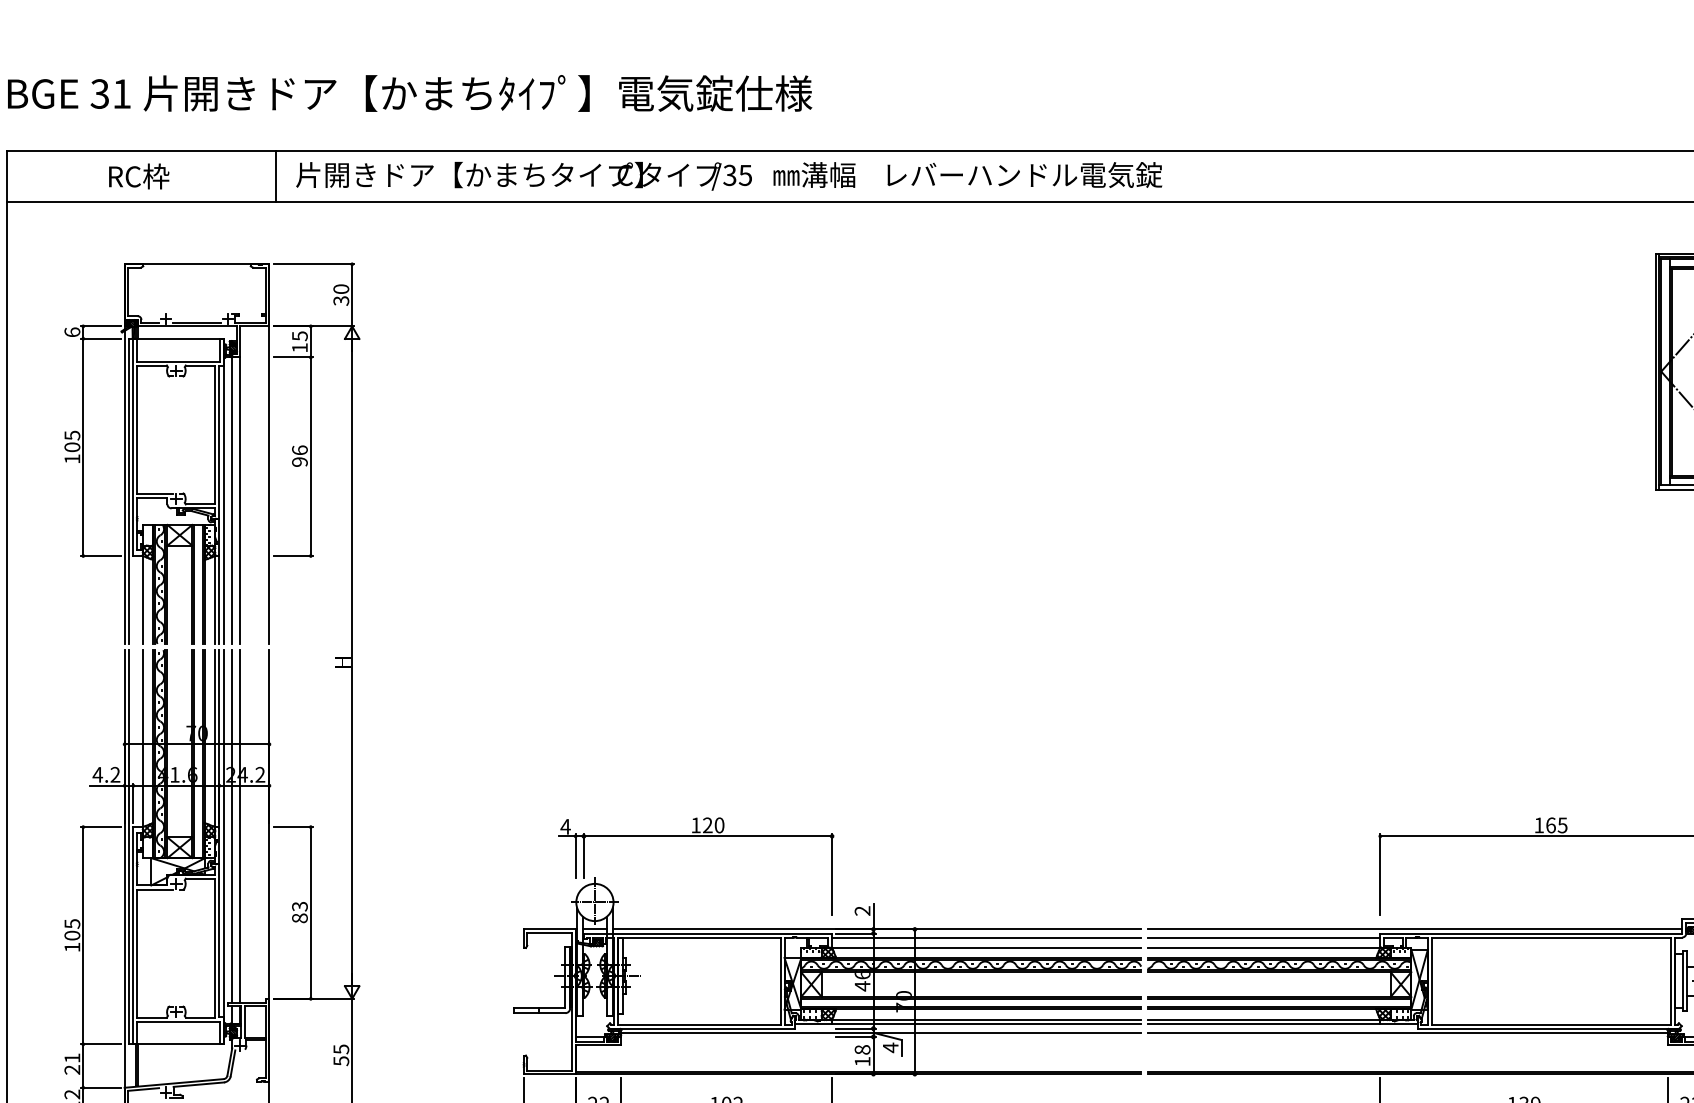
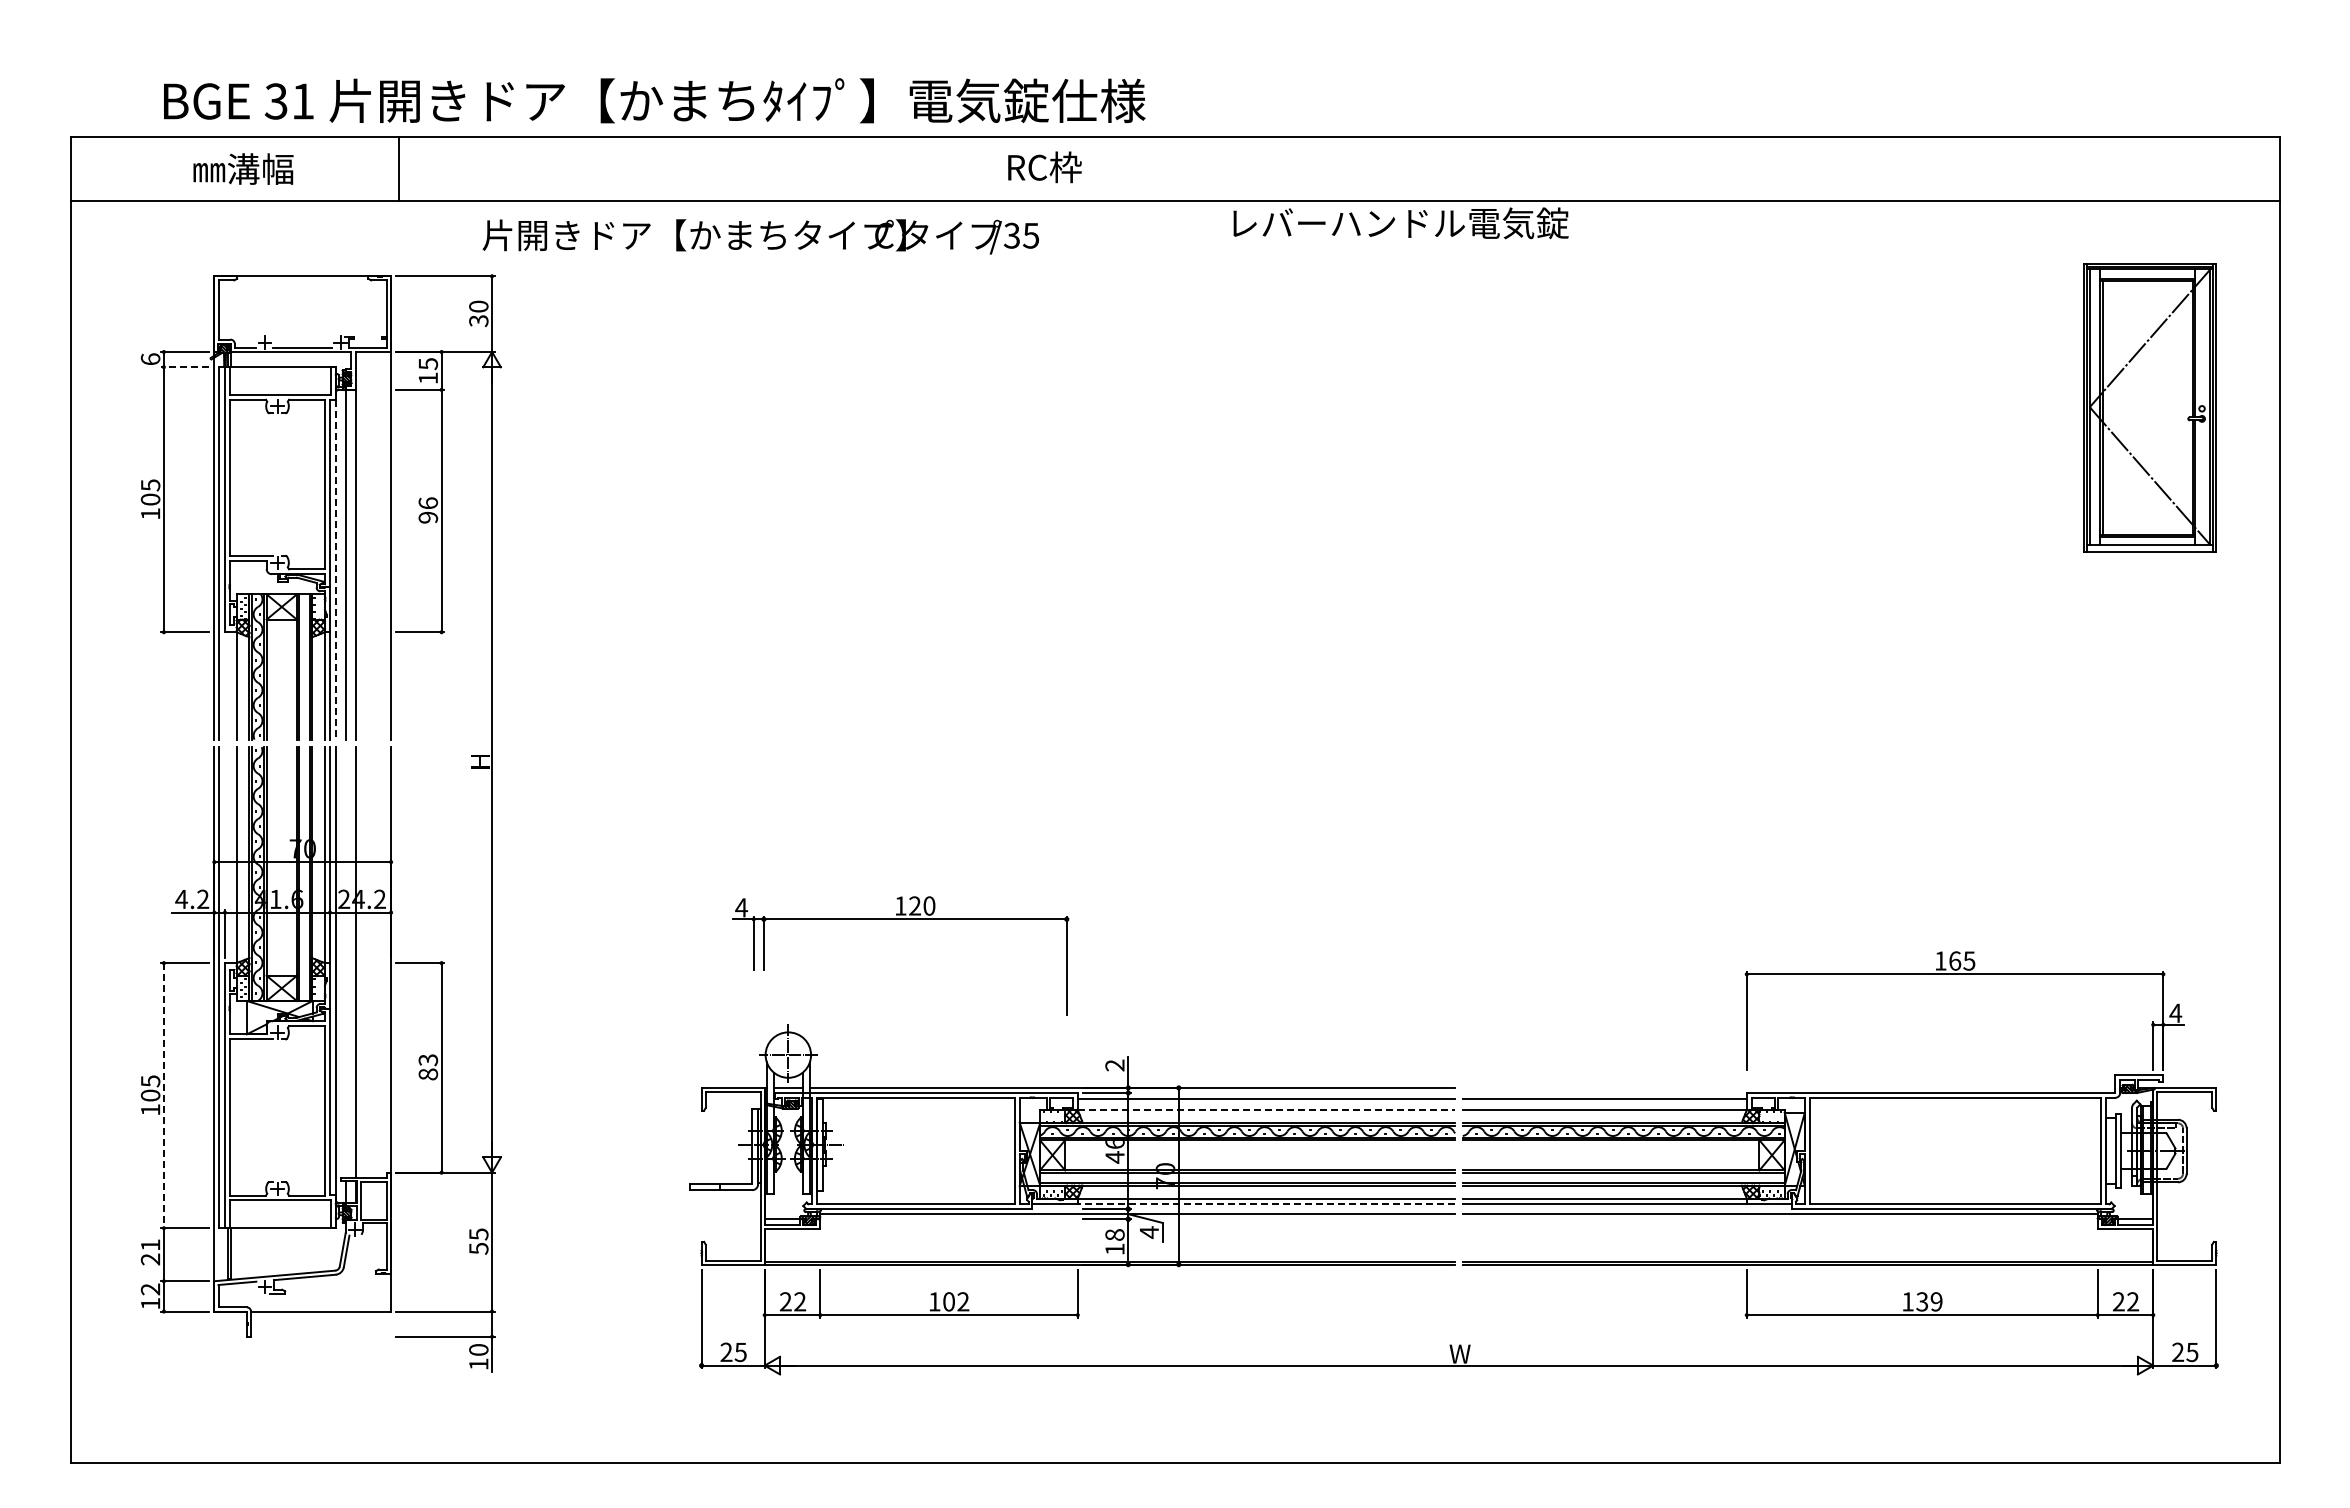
text: (409, 93) -> (654, 100), moved
text: (814, 175) -> (1056, 167), ㎜溝幅 -> RC枠
text: (1024, 175) -> (1400, 223), moved
text: (148, 176) -> (243, 168), RC枠 -> ㎜溝幅
text: (523, 176) -> (760, 236), moved
line: (100, 339) -> (185, 367), solid -> dashed
line: (223, 491) -> (335, 553), solid -> dashed
line: (232, 826) -> (345, 962), removed
part: (695, 836) -> (900, 919), moved
line: (1414, 929) -> (1788, 1087), removed
line: (82, 935) -> (163, 1095), solid -> dashed
line: (986, 947) -> (1266, 1110), solid -> dashed
line: (986, 1024) -> (1266, 1203), solid -> dashed

